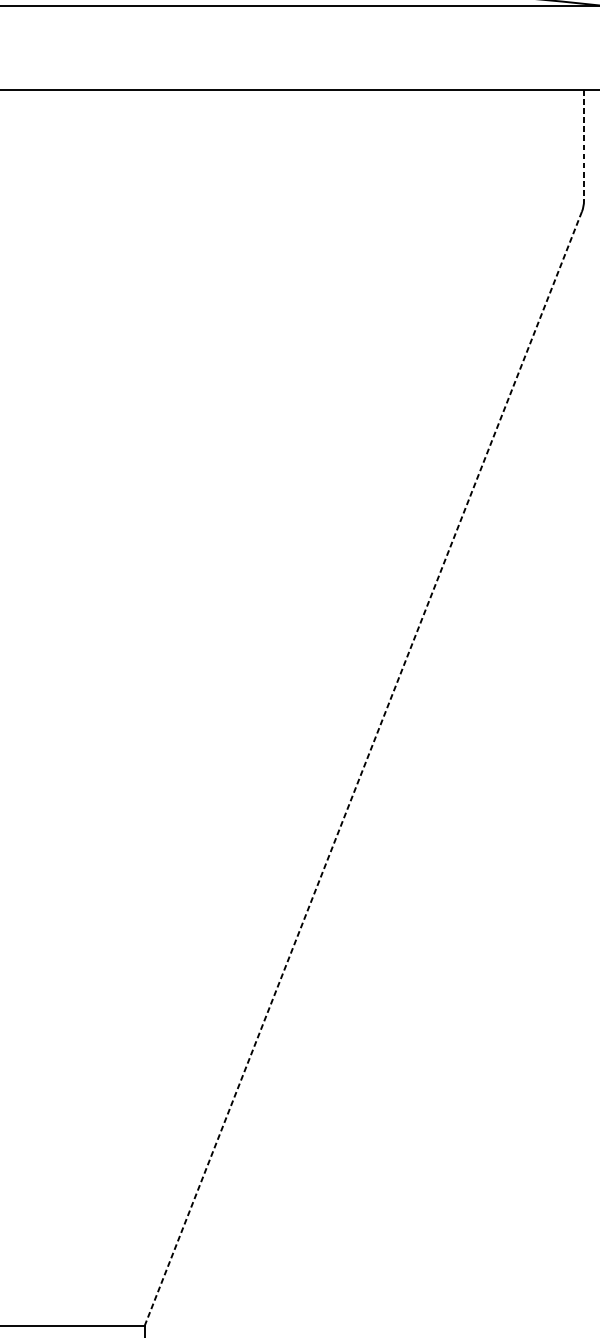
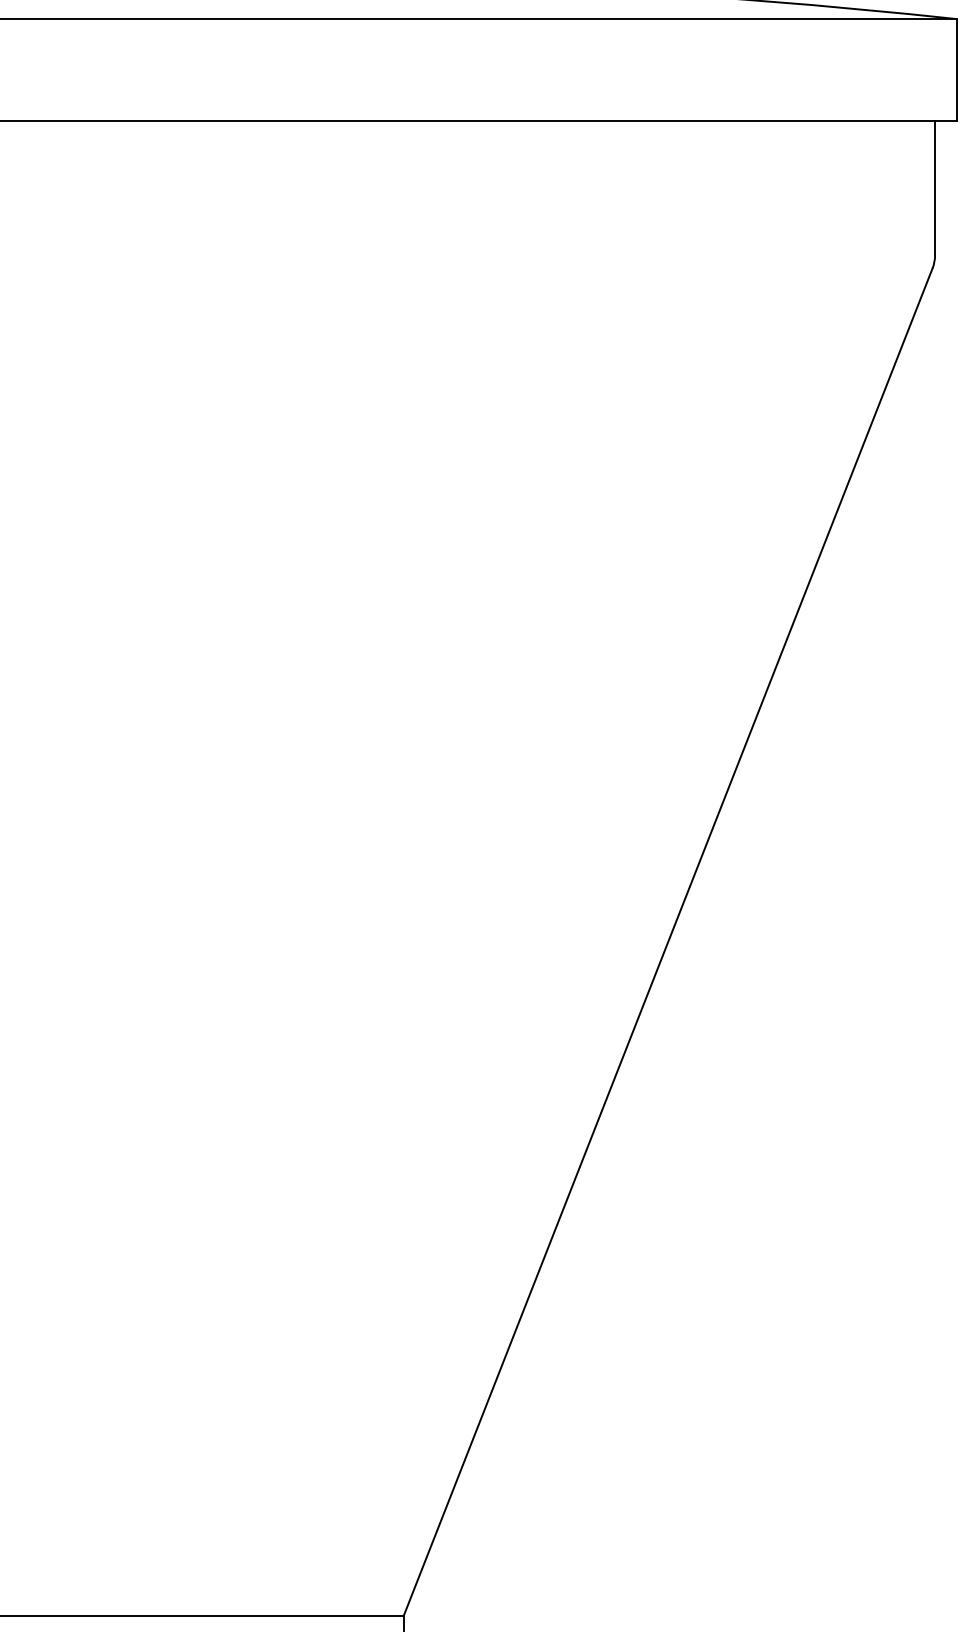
line: (584, 145) -> (935, 188), dashed -> solid
line: (363, 769) -> (668, 942), dashed -> solid

